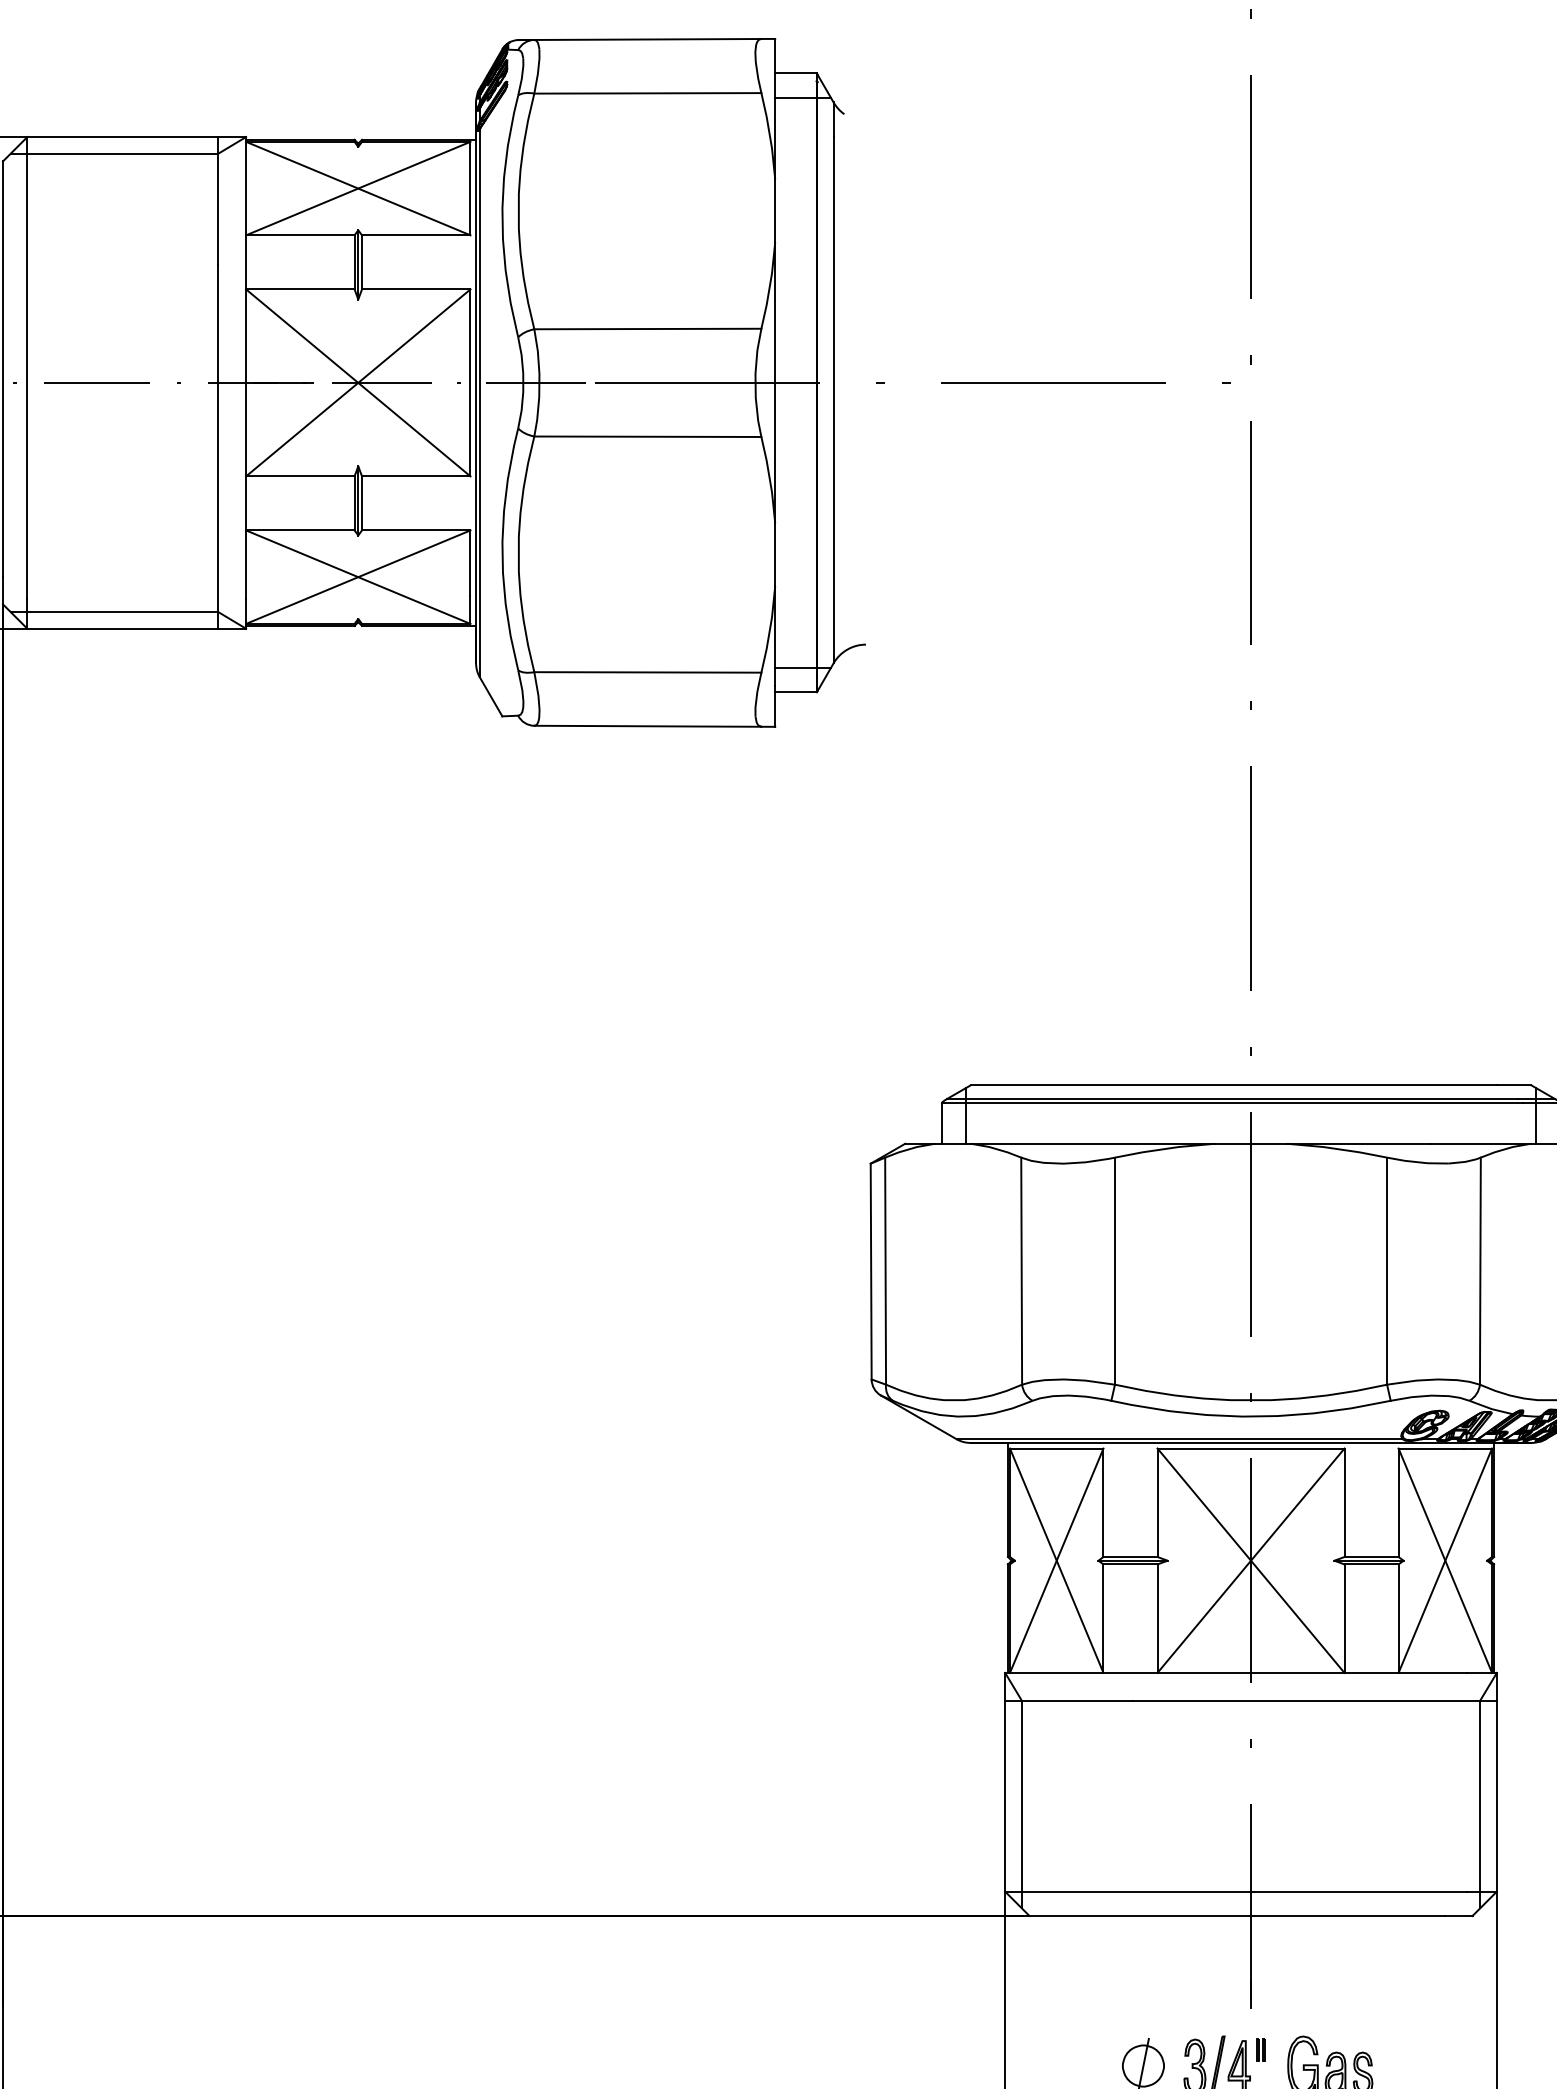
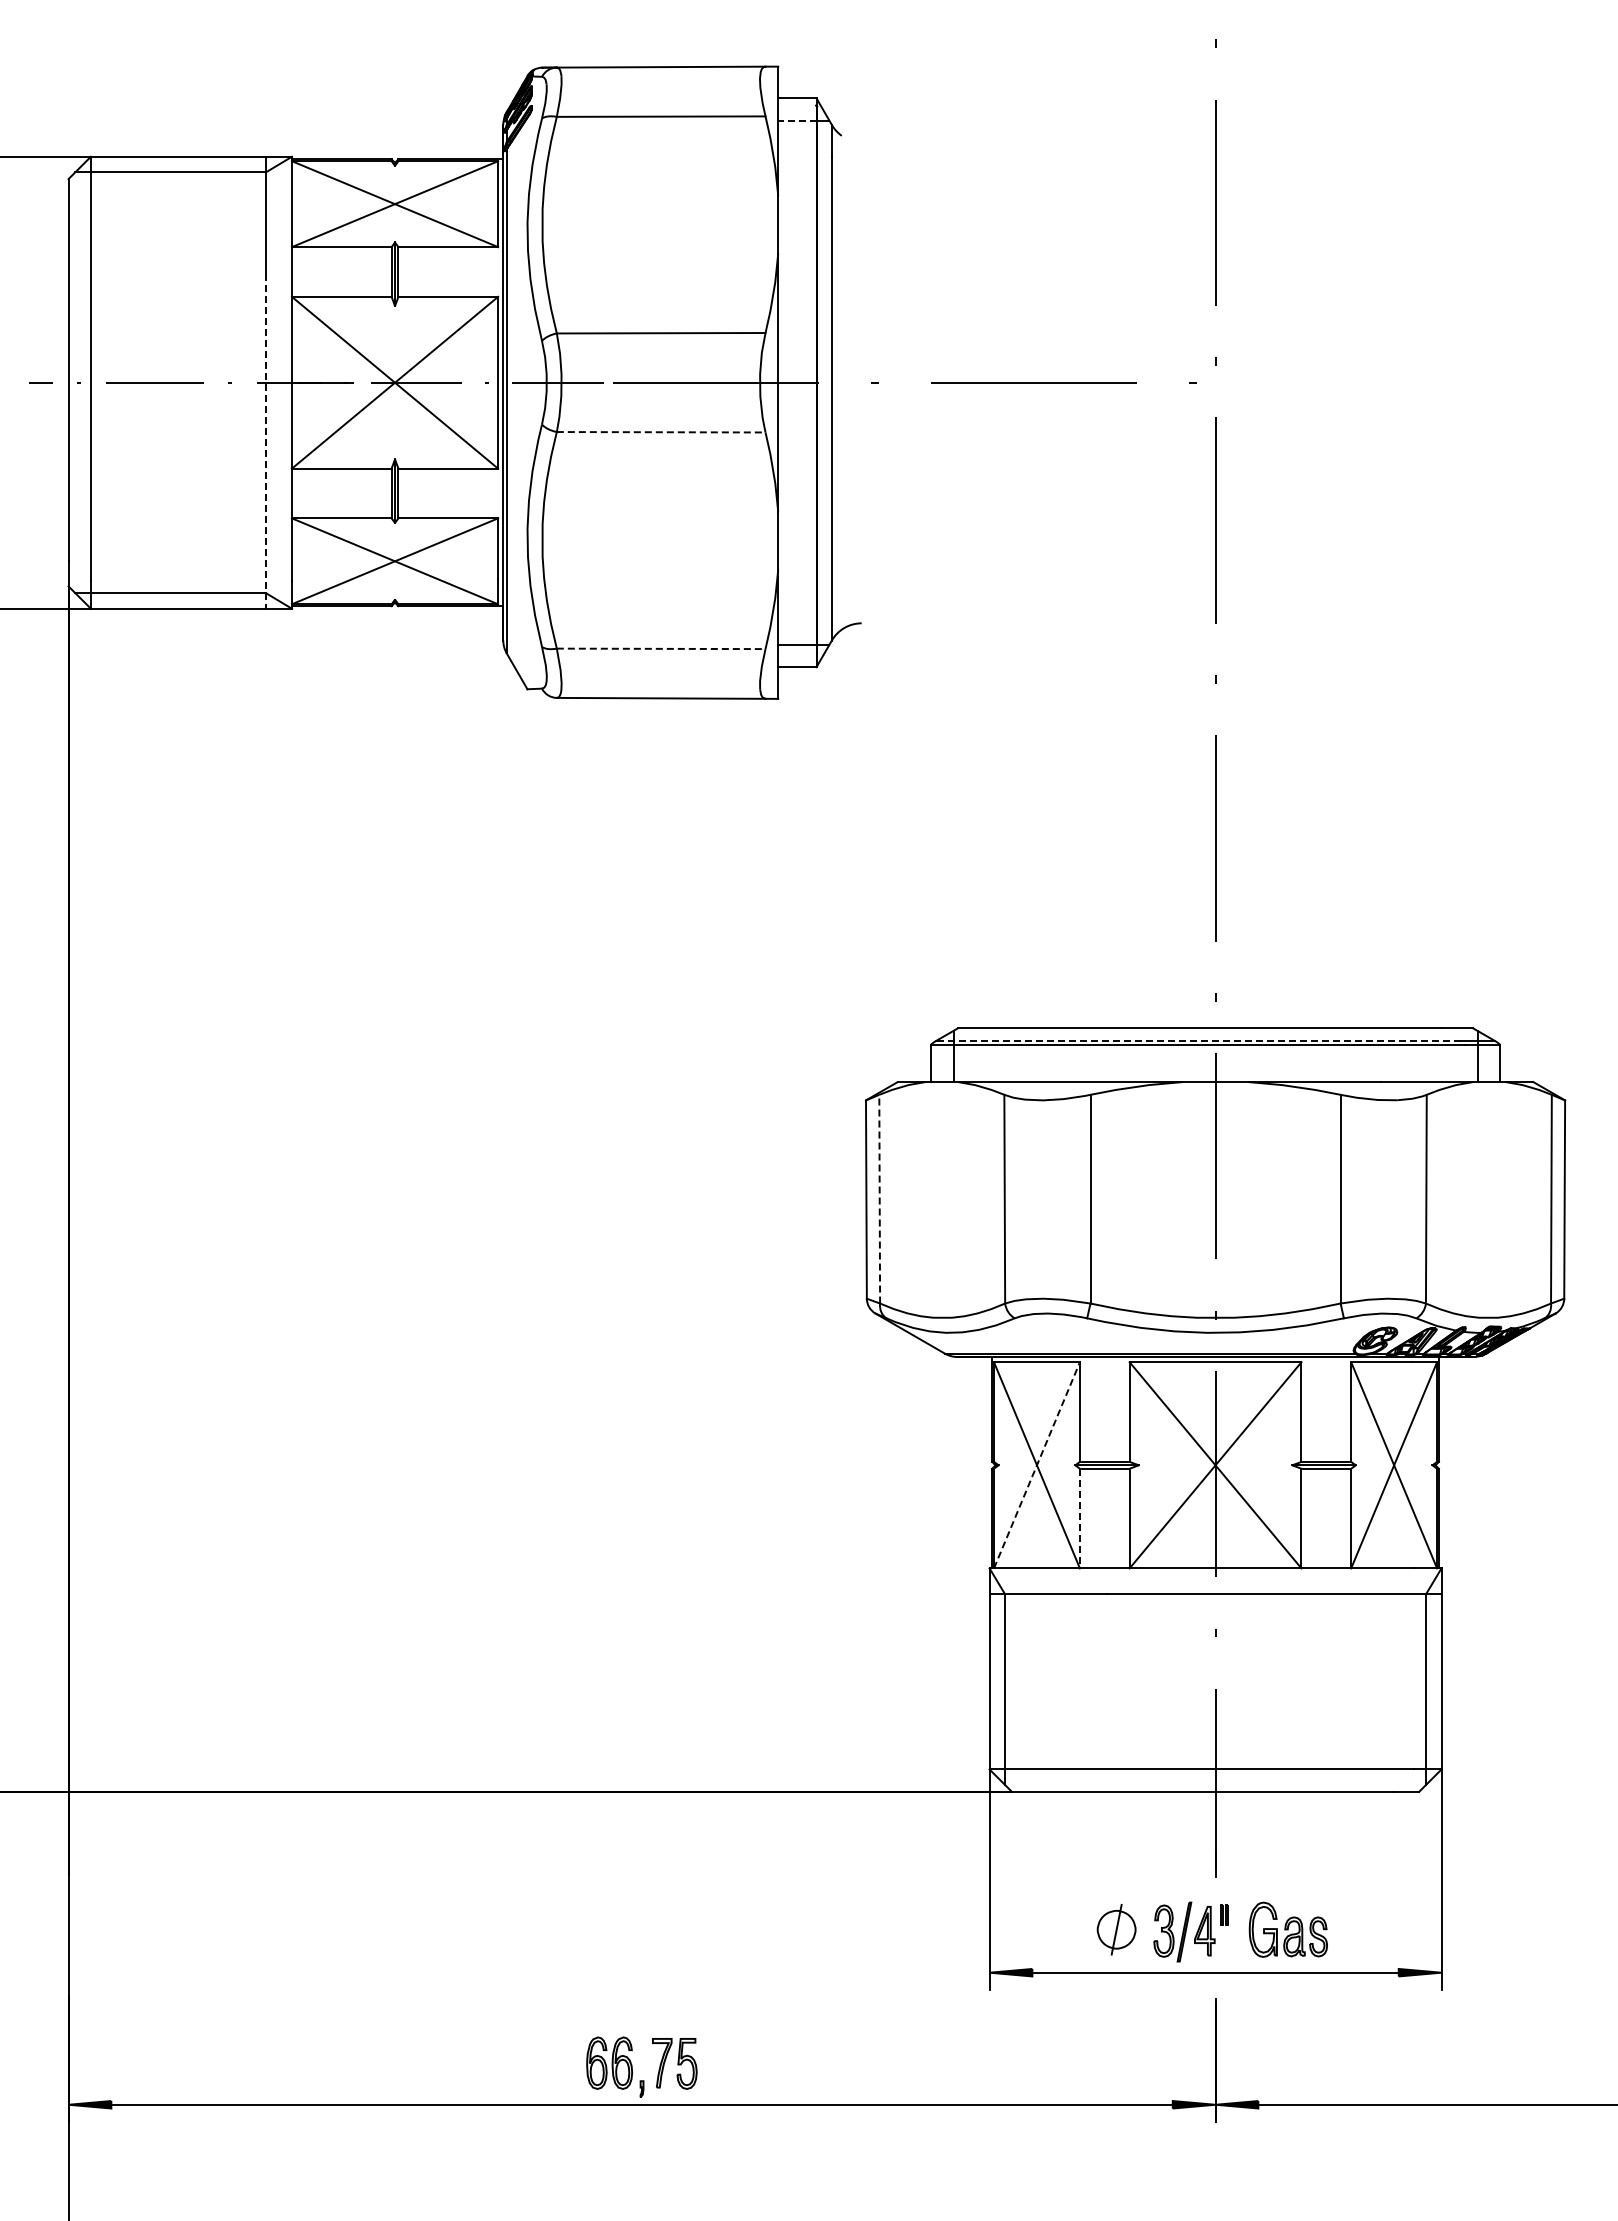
line: (795, 97) -> (796, 120), solid -> dashed
line: (648, 437) -> (661, 432), solid -> dashed
line: (218, 447) -> (266, 442), solid -> dashed
line: (648, 672) -> (661, 648), solid -> dashed
line: (1231, 1098) -> (1197, 1040), solid -> dashed
line: (885, 1270) -> (879, 1198), solid -> dashed
line: (1056, 1560) -> (1036, 1465), solid -> dashed
line: (1102, 1618) -> (1079, 1518), solid -> dashed

